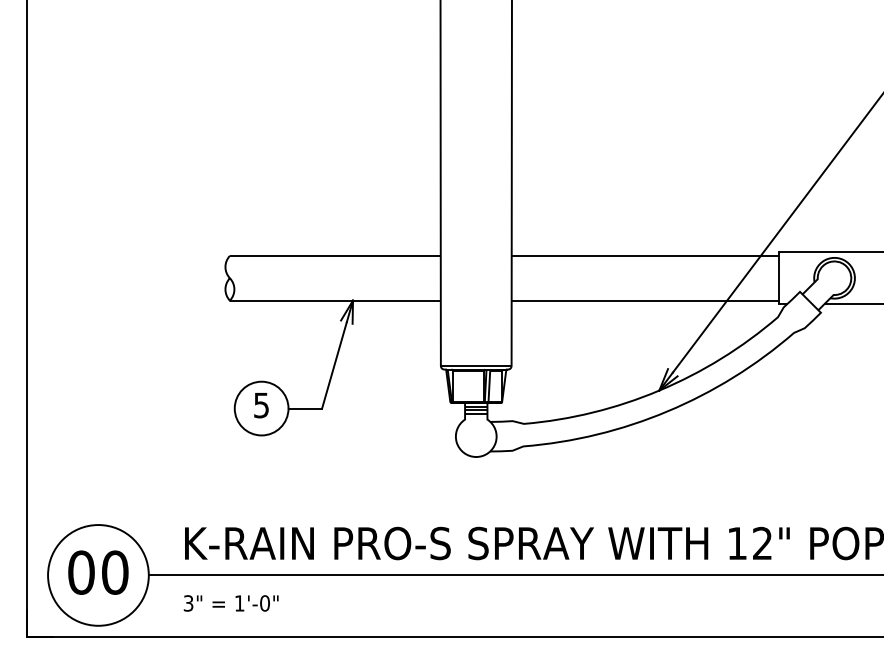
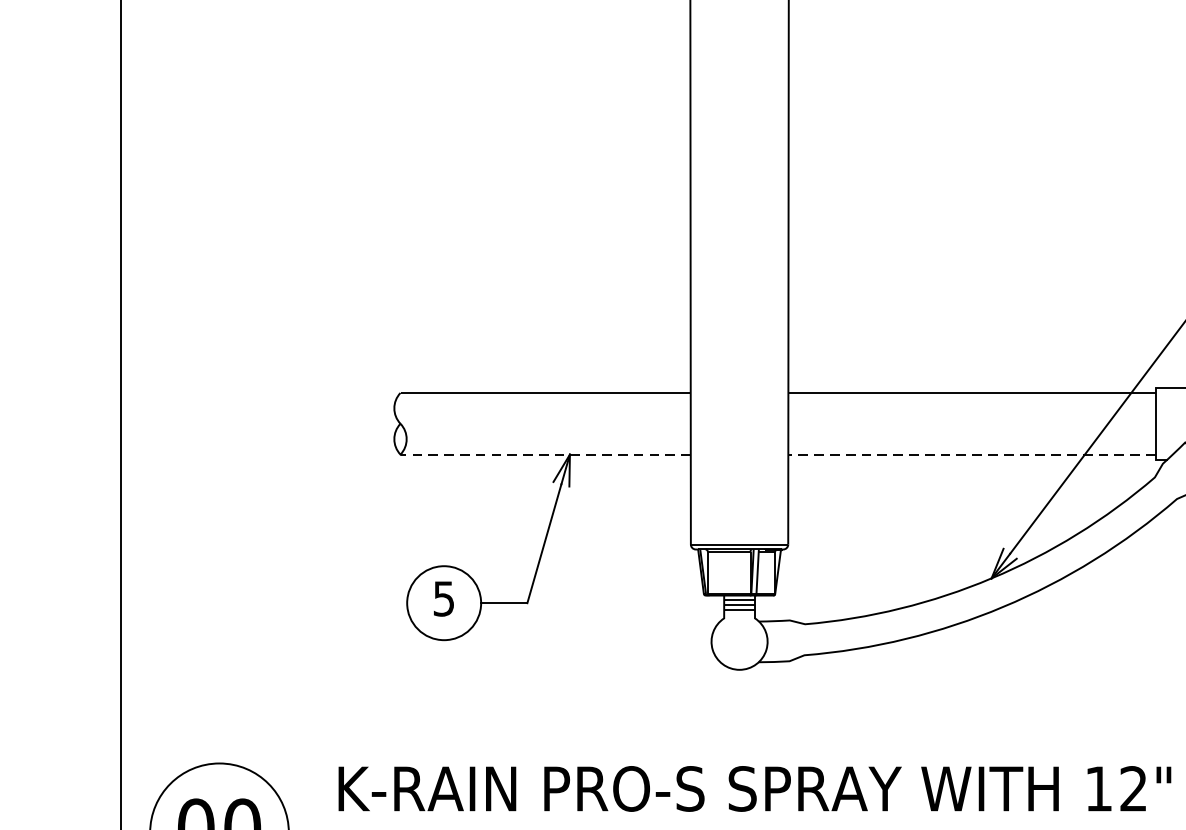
line: (334, 300) -> (544, 454), solid -> dashed
line: (644, 300) -> (971, 454), solid -> dashed

